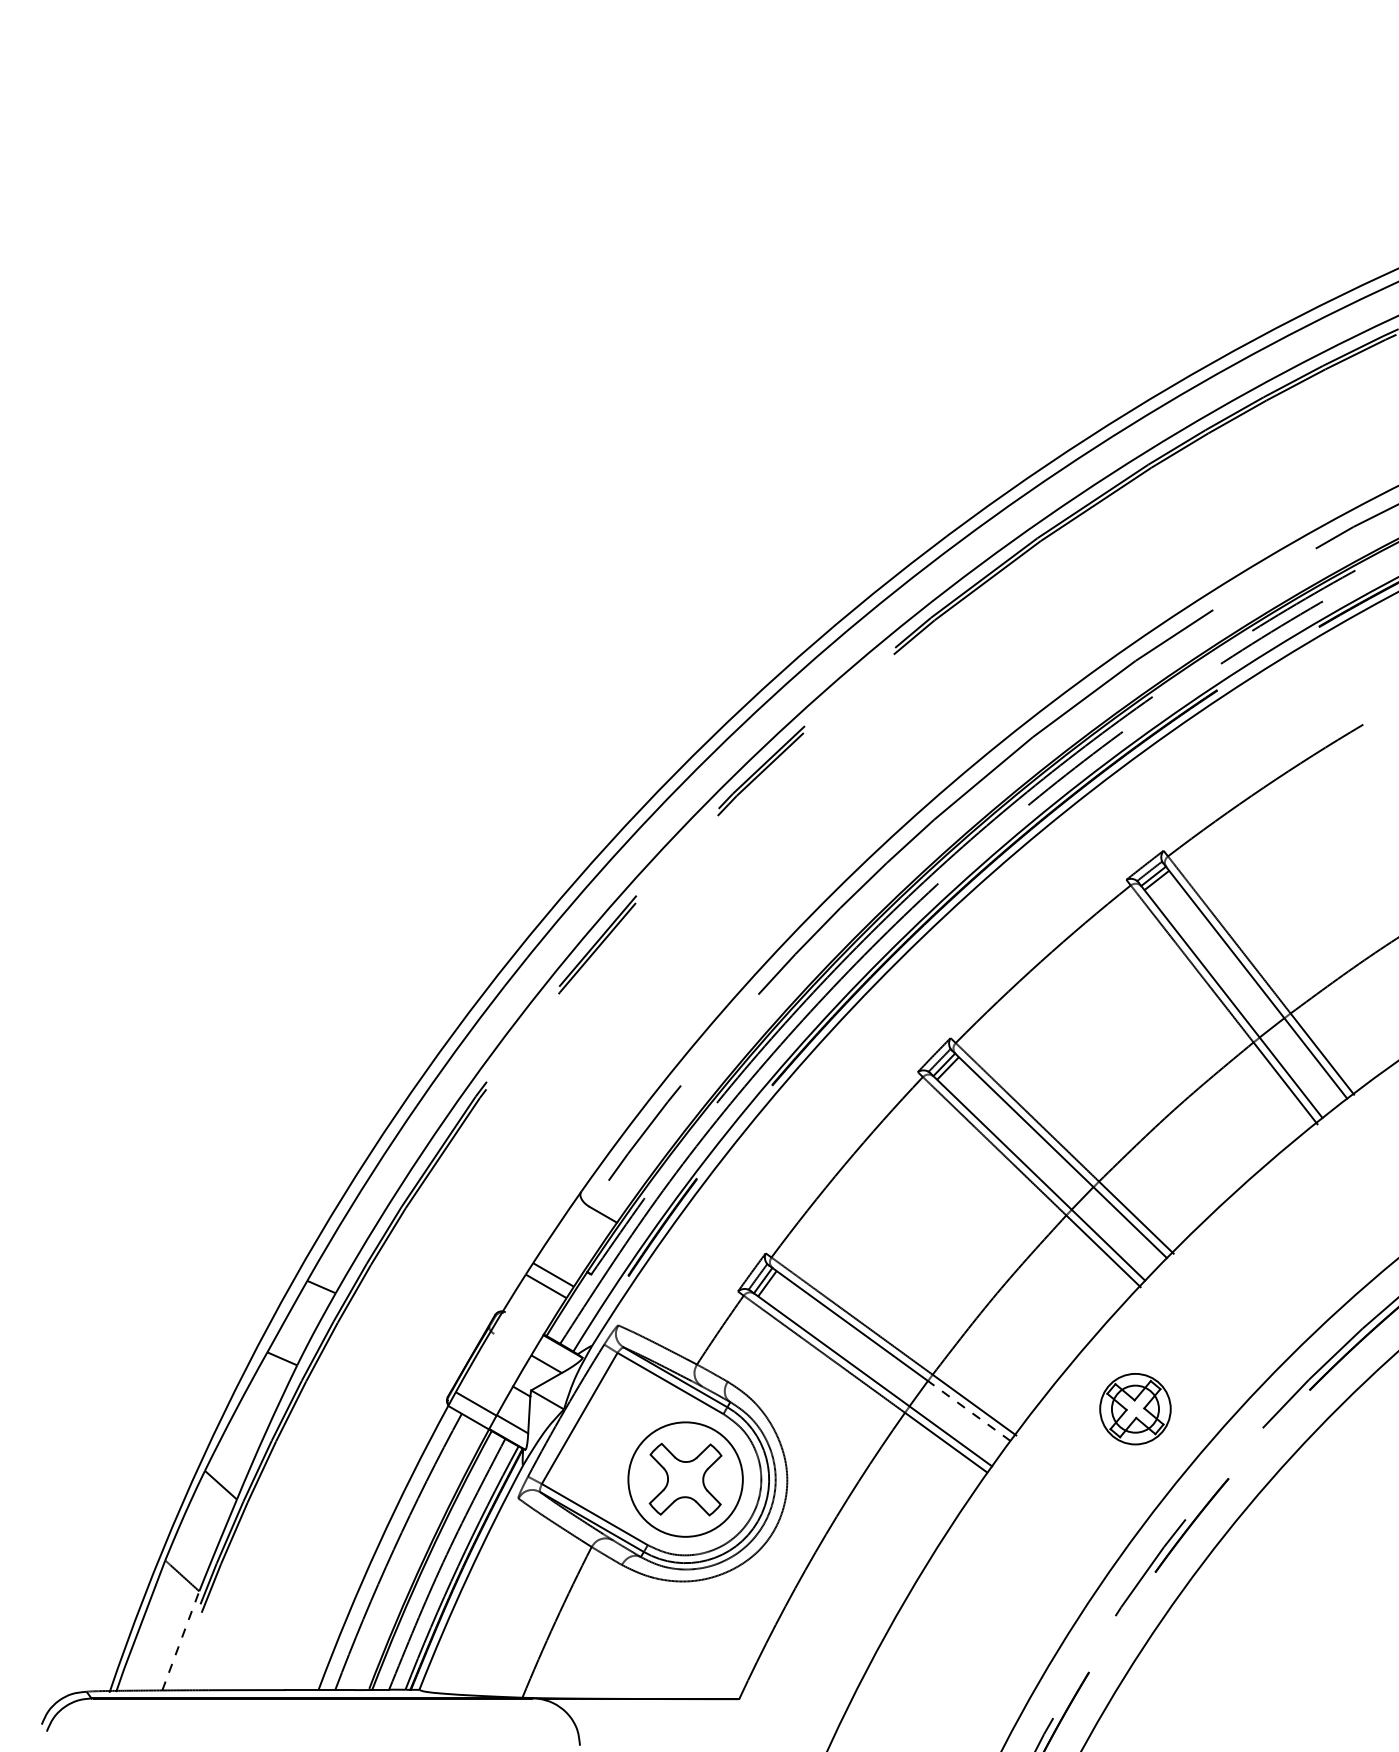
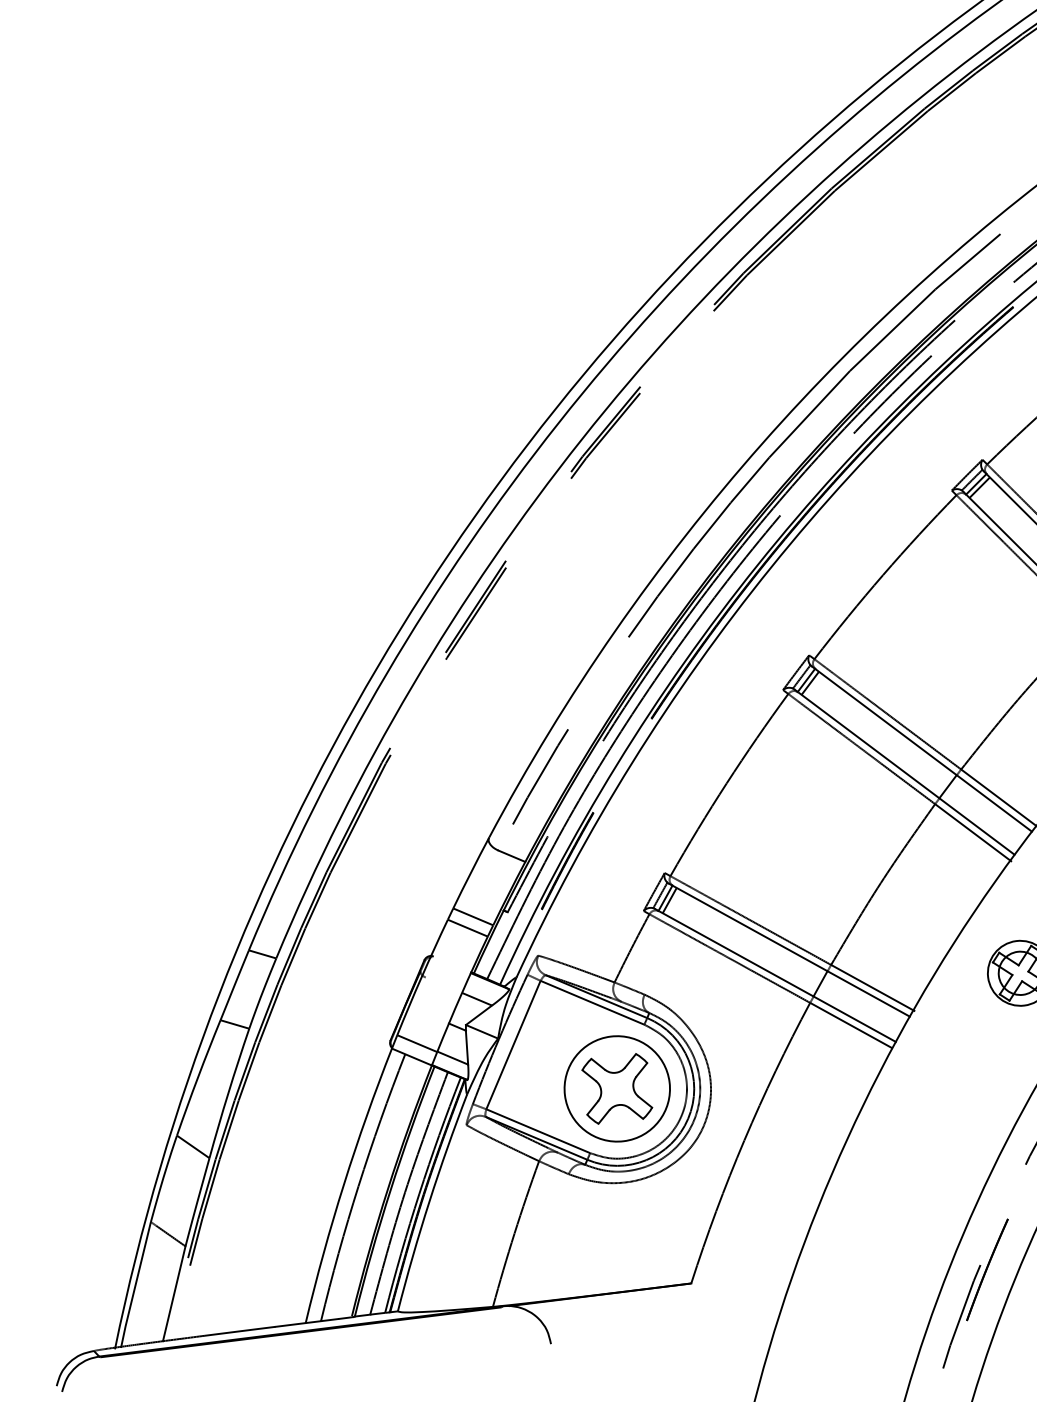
line: (969, 1411) -> (868, 994), dashed -> solid
line: (180, 1640) -> (173, 1293), dashed -> solid

